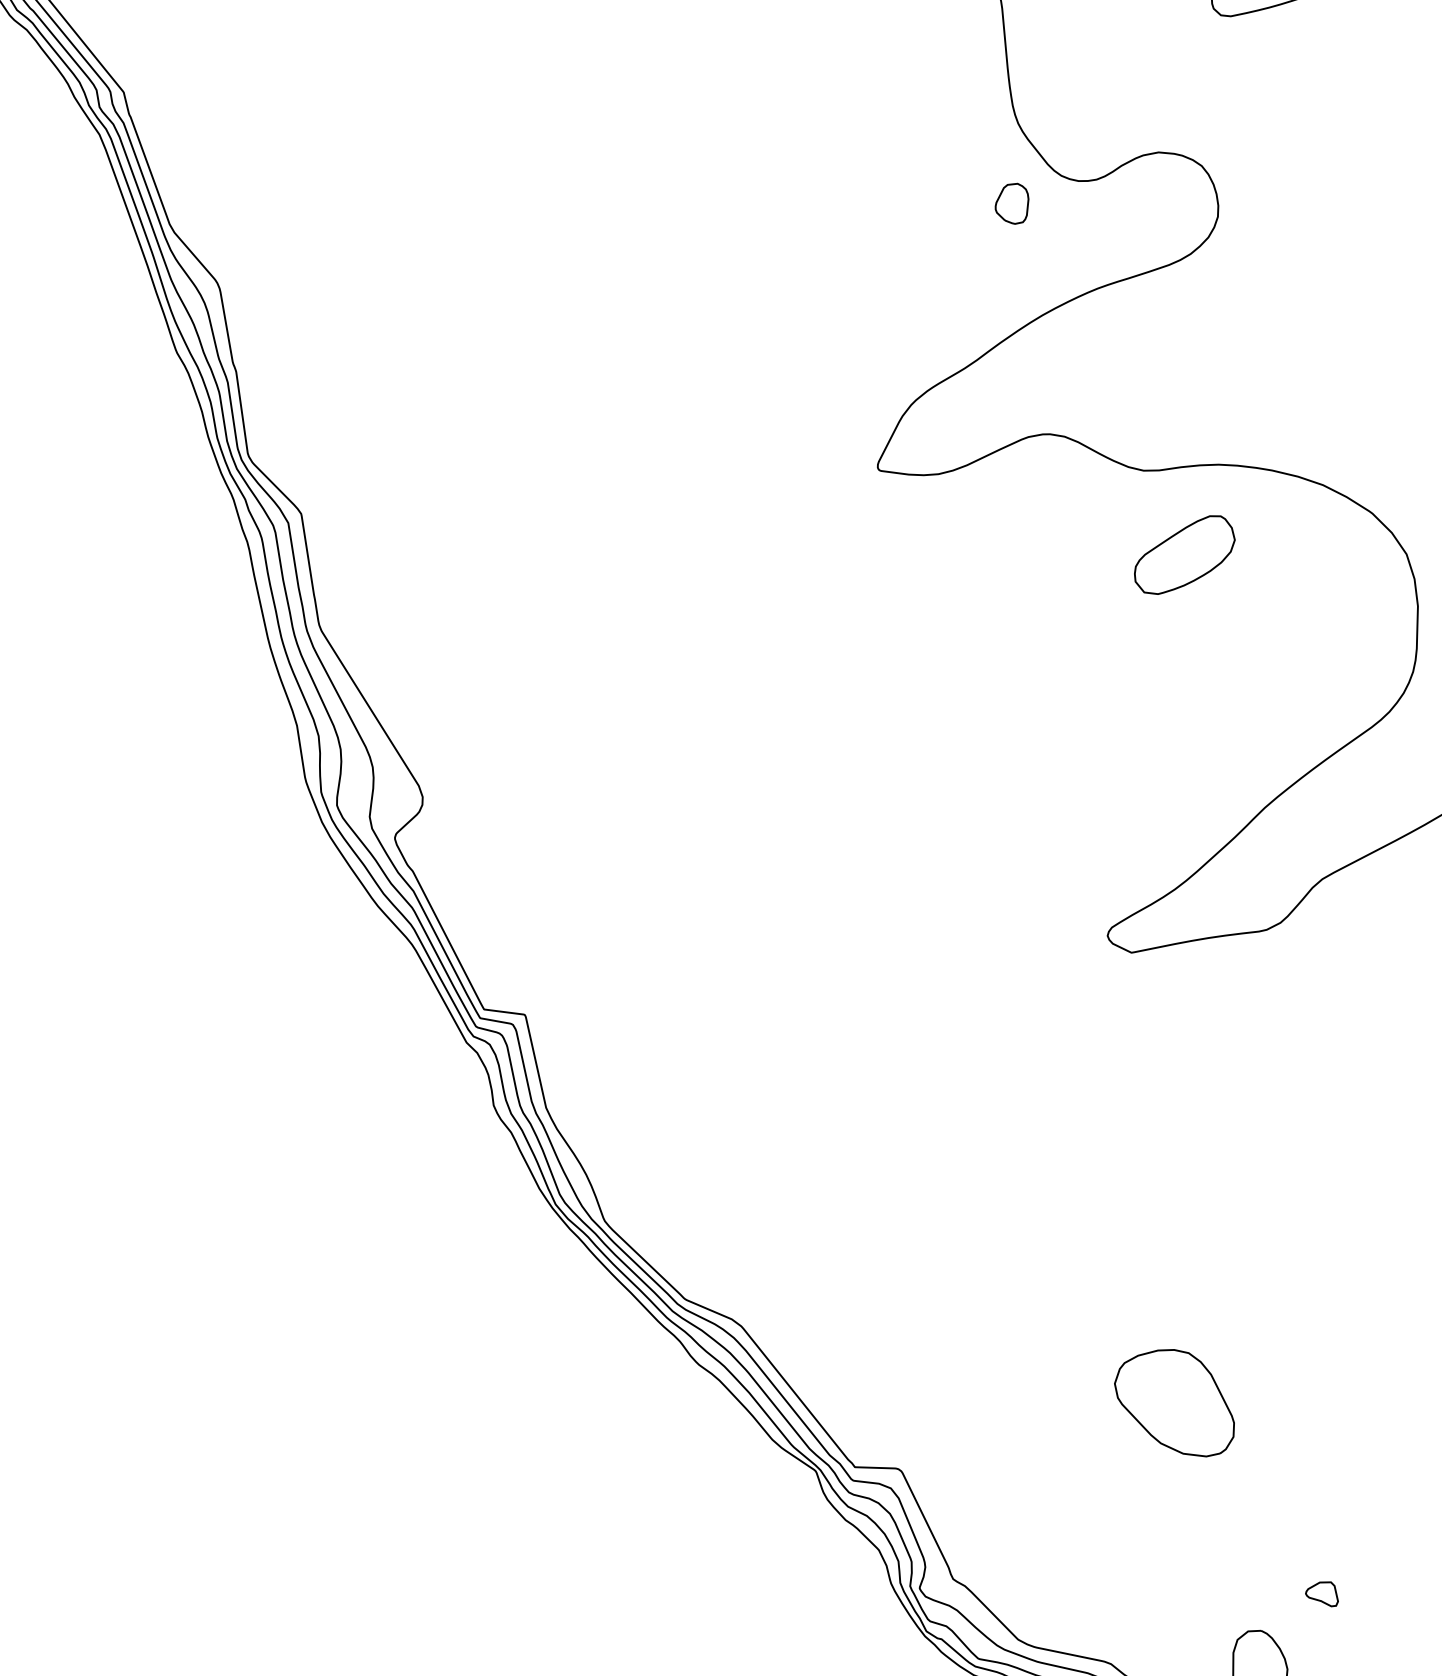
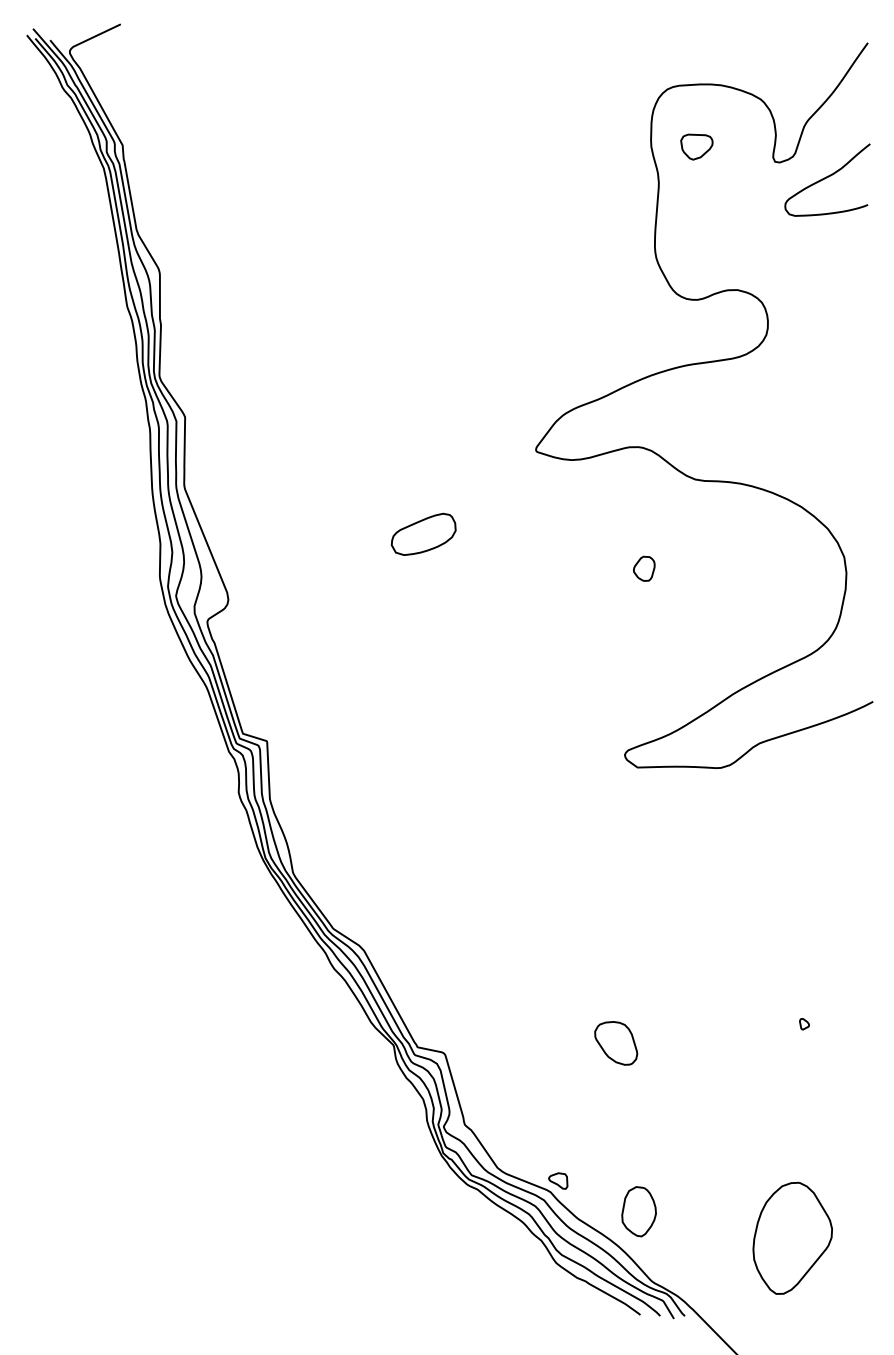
part: (1012, 203) -> (644, 568), moved
part: (1183, 553) -> (423, 533), moved
part: (1175, 1404) -> (616, 1043), size x0.62
part: (1321, 1594) -> (558, 1180), moved

